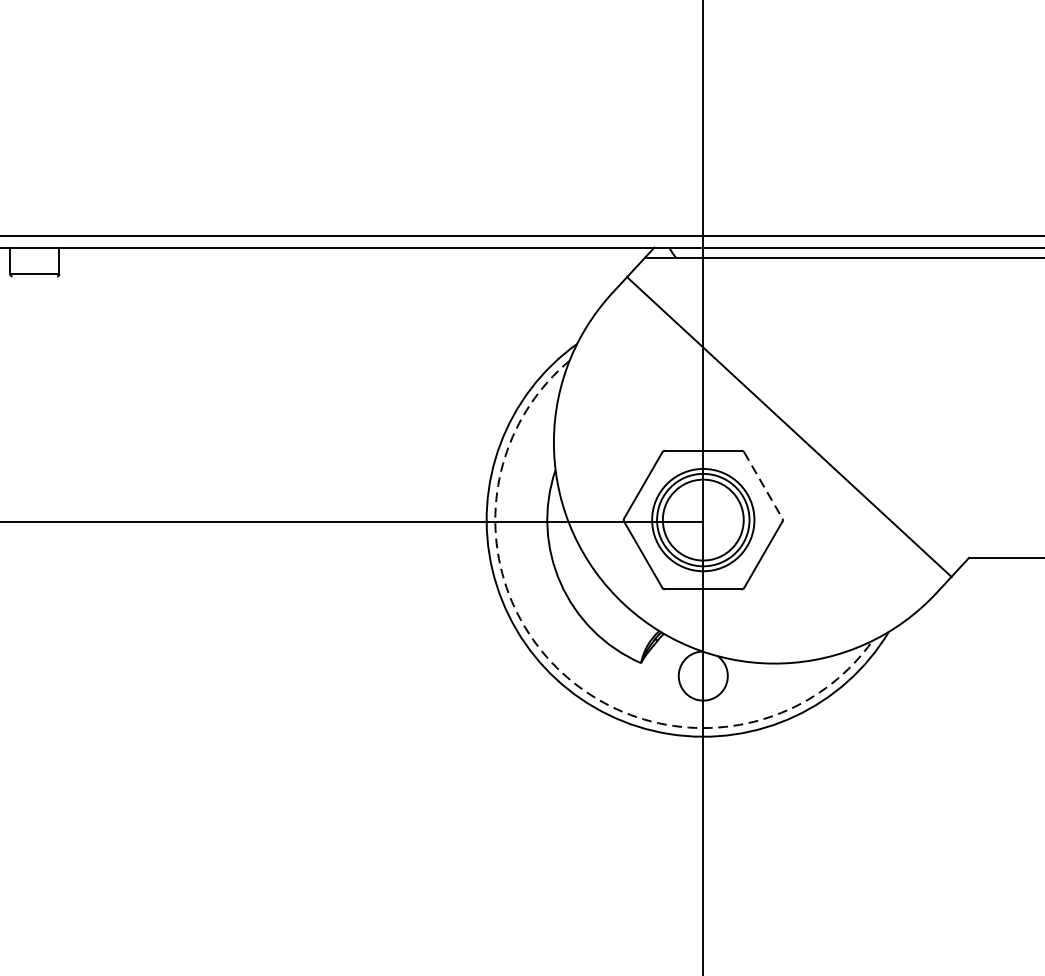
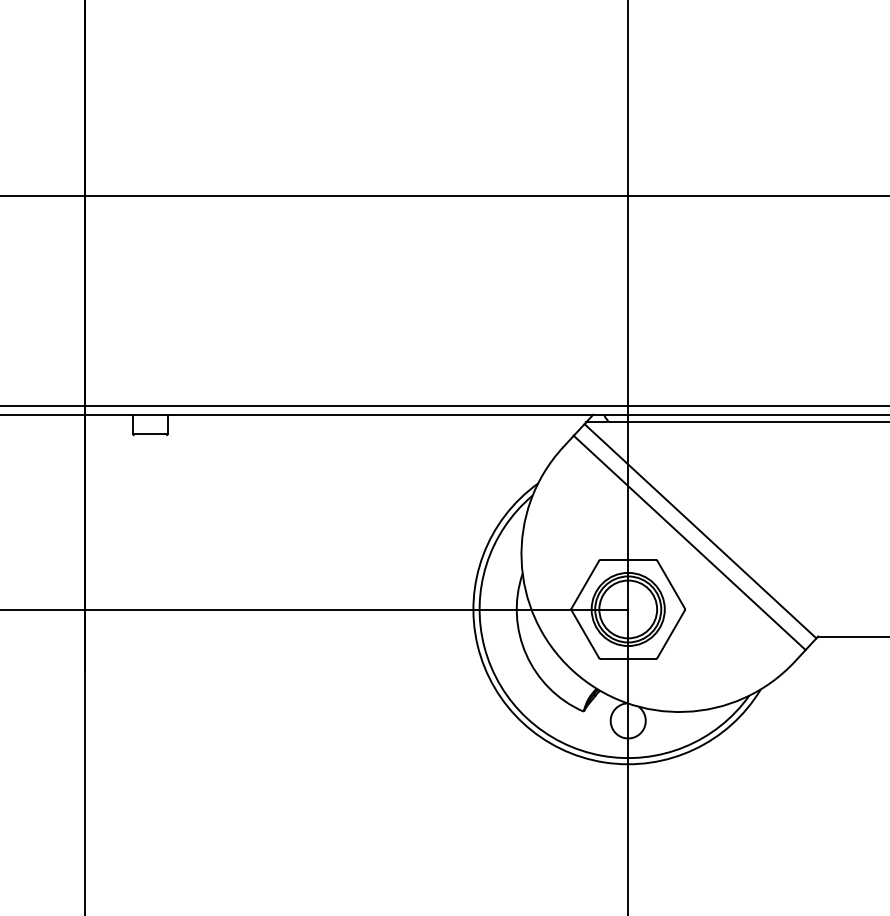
line: (804, 411) -> (700, 531), added
line: (763, 486) -> (671, 585), dashed -> solid
arc: (562, 672) -> (527, 718), dashed -> solid

